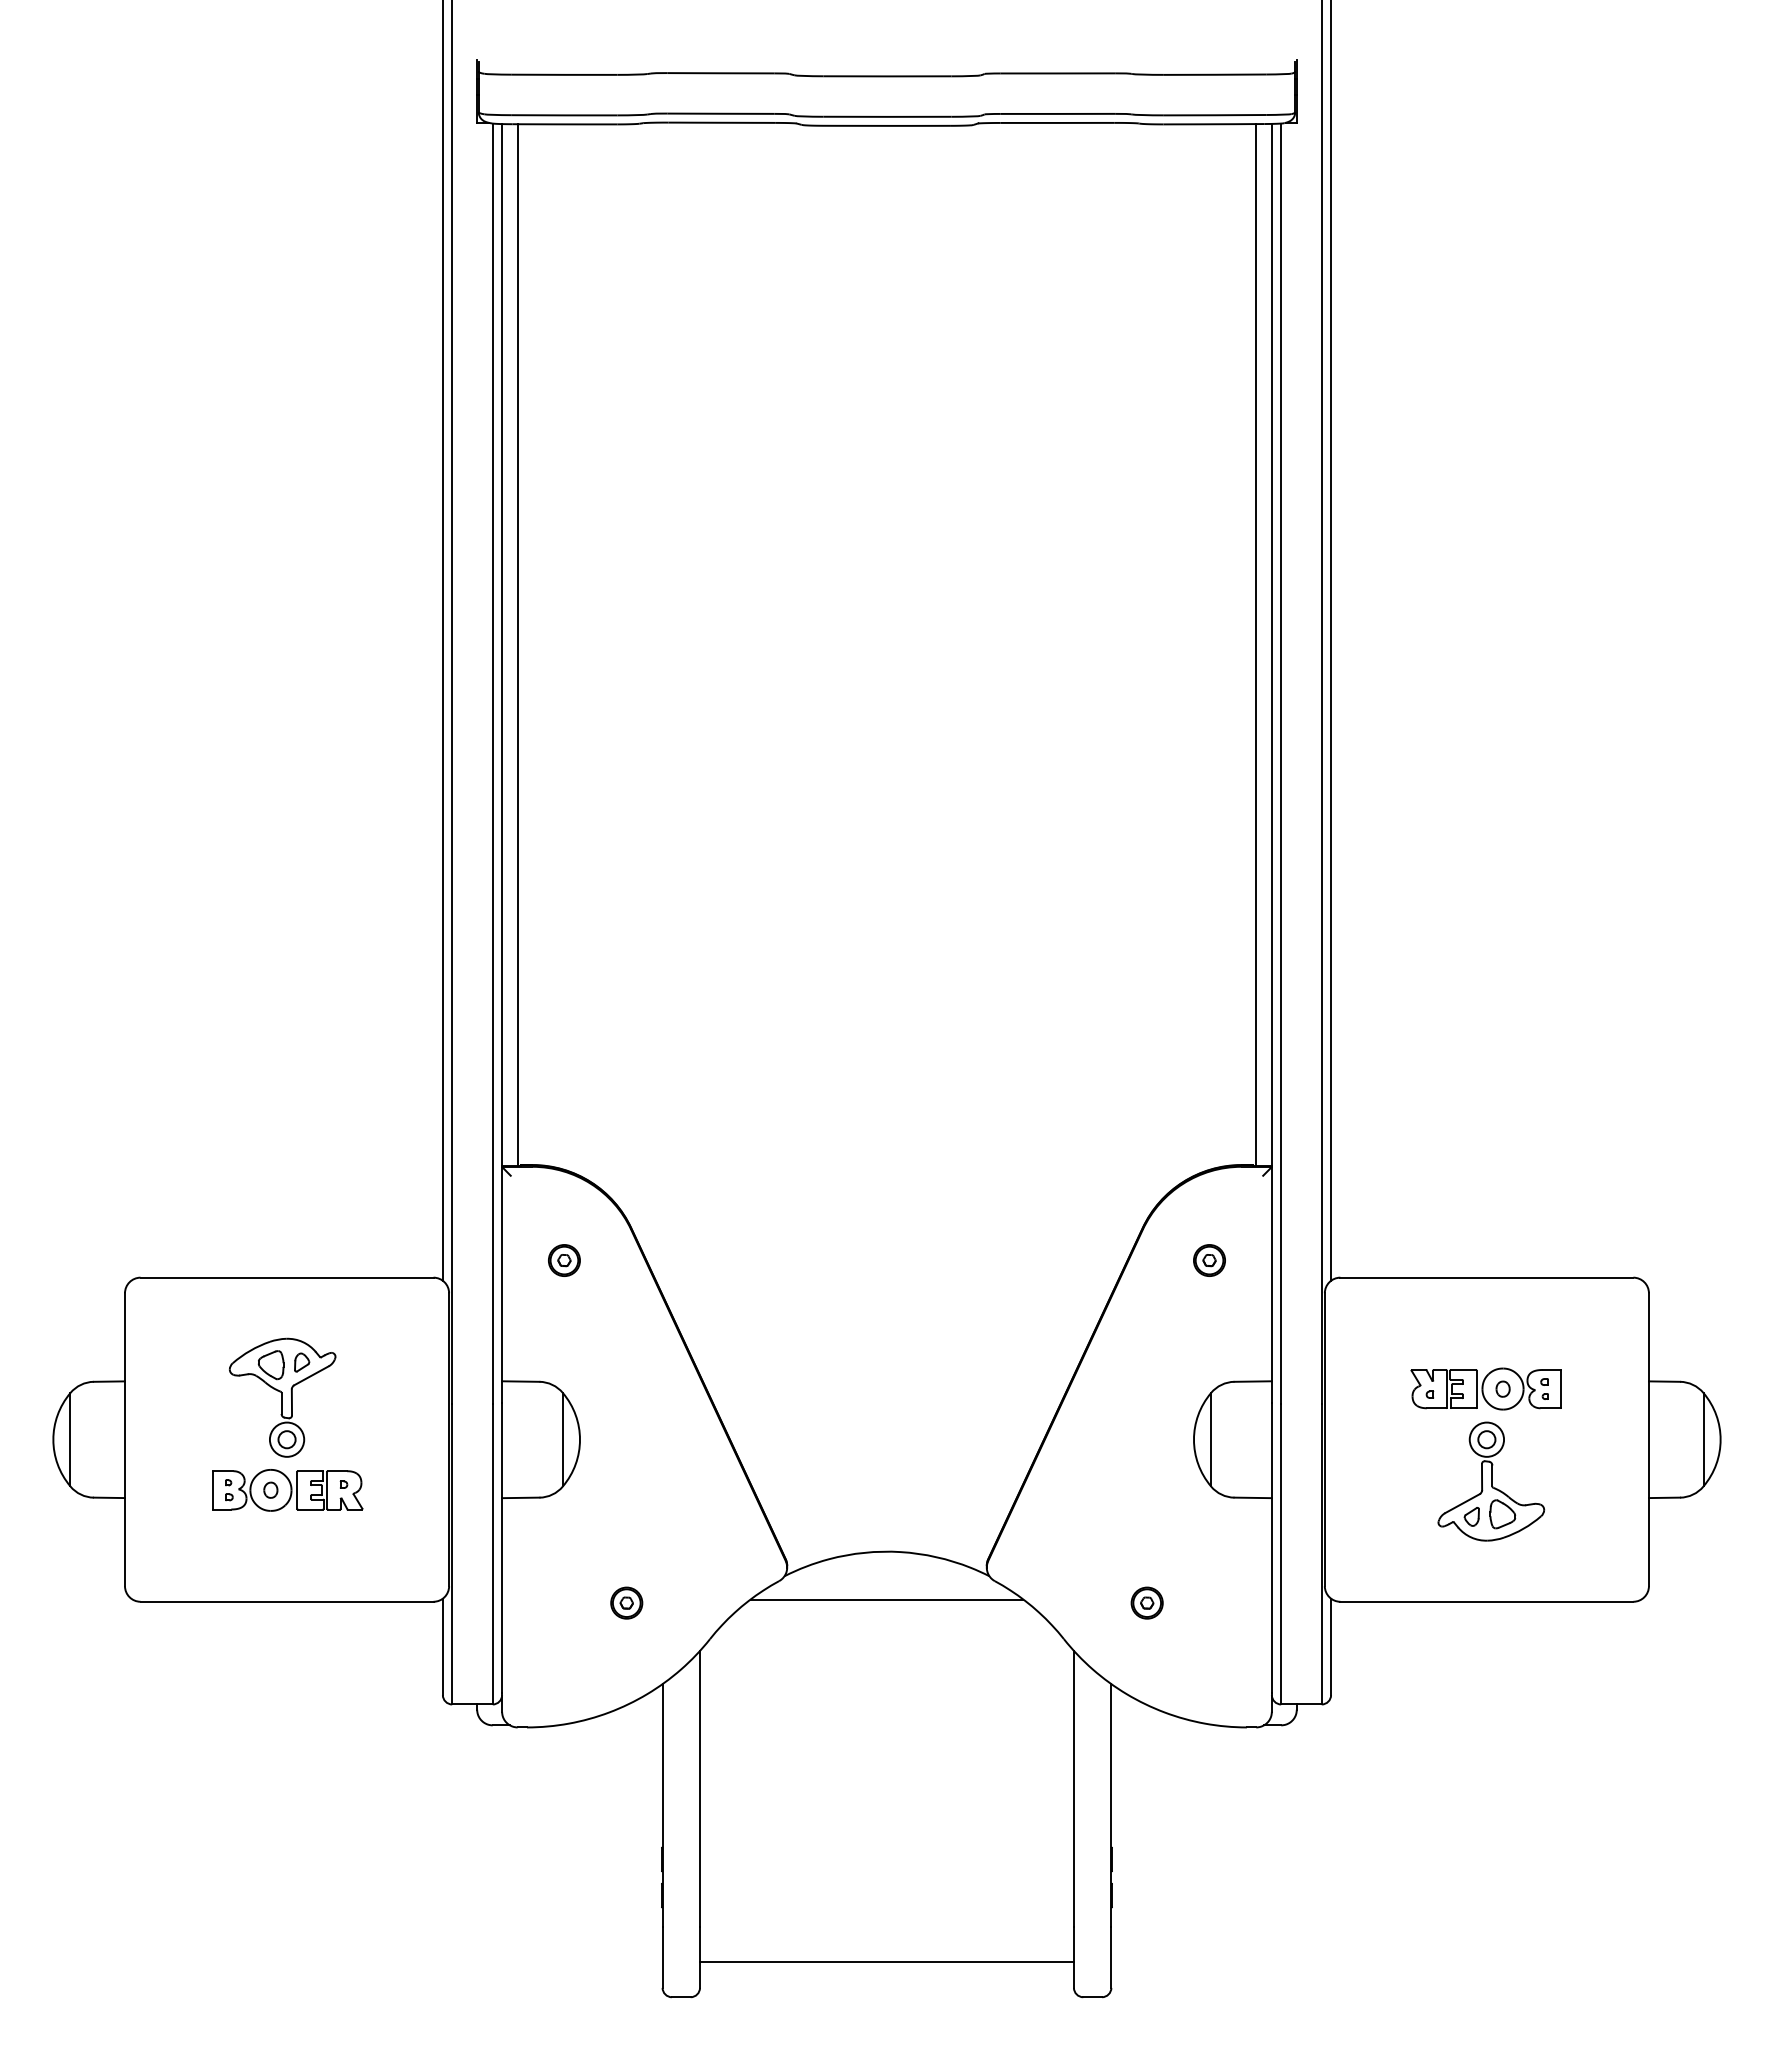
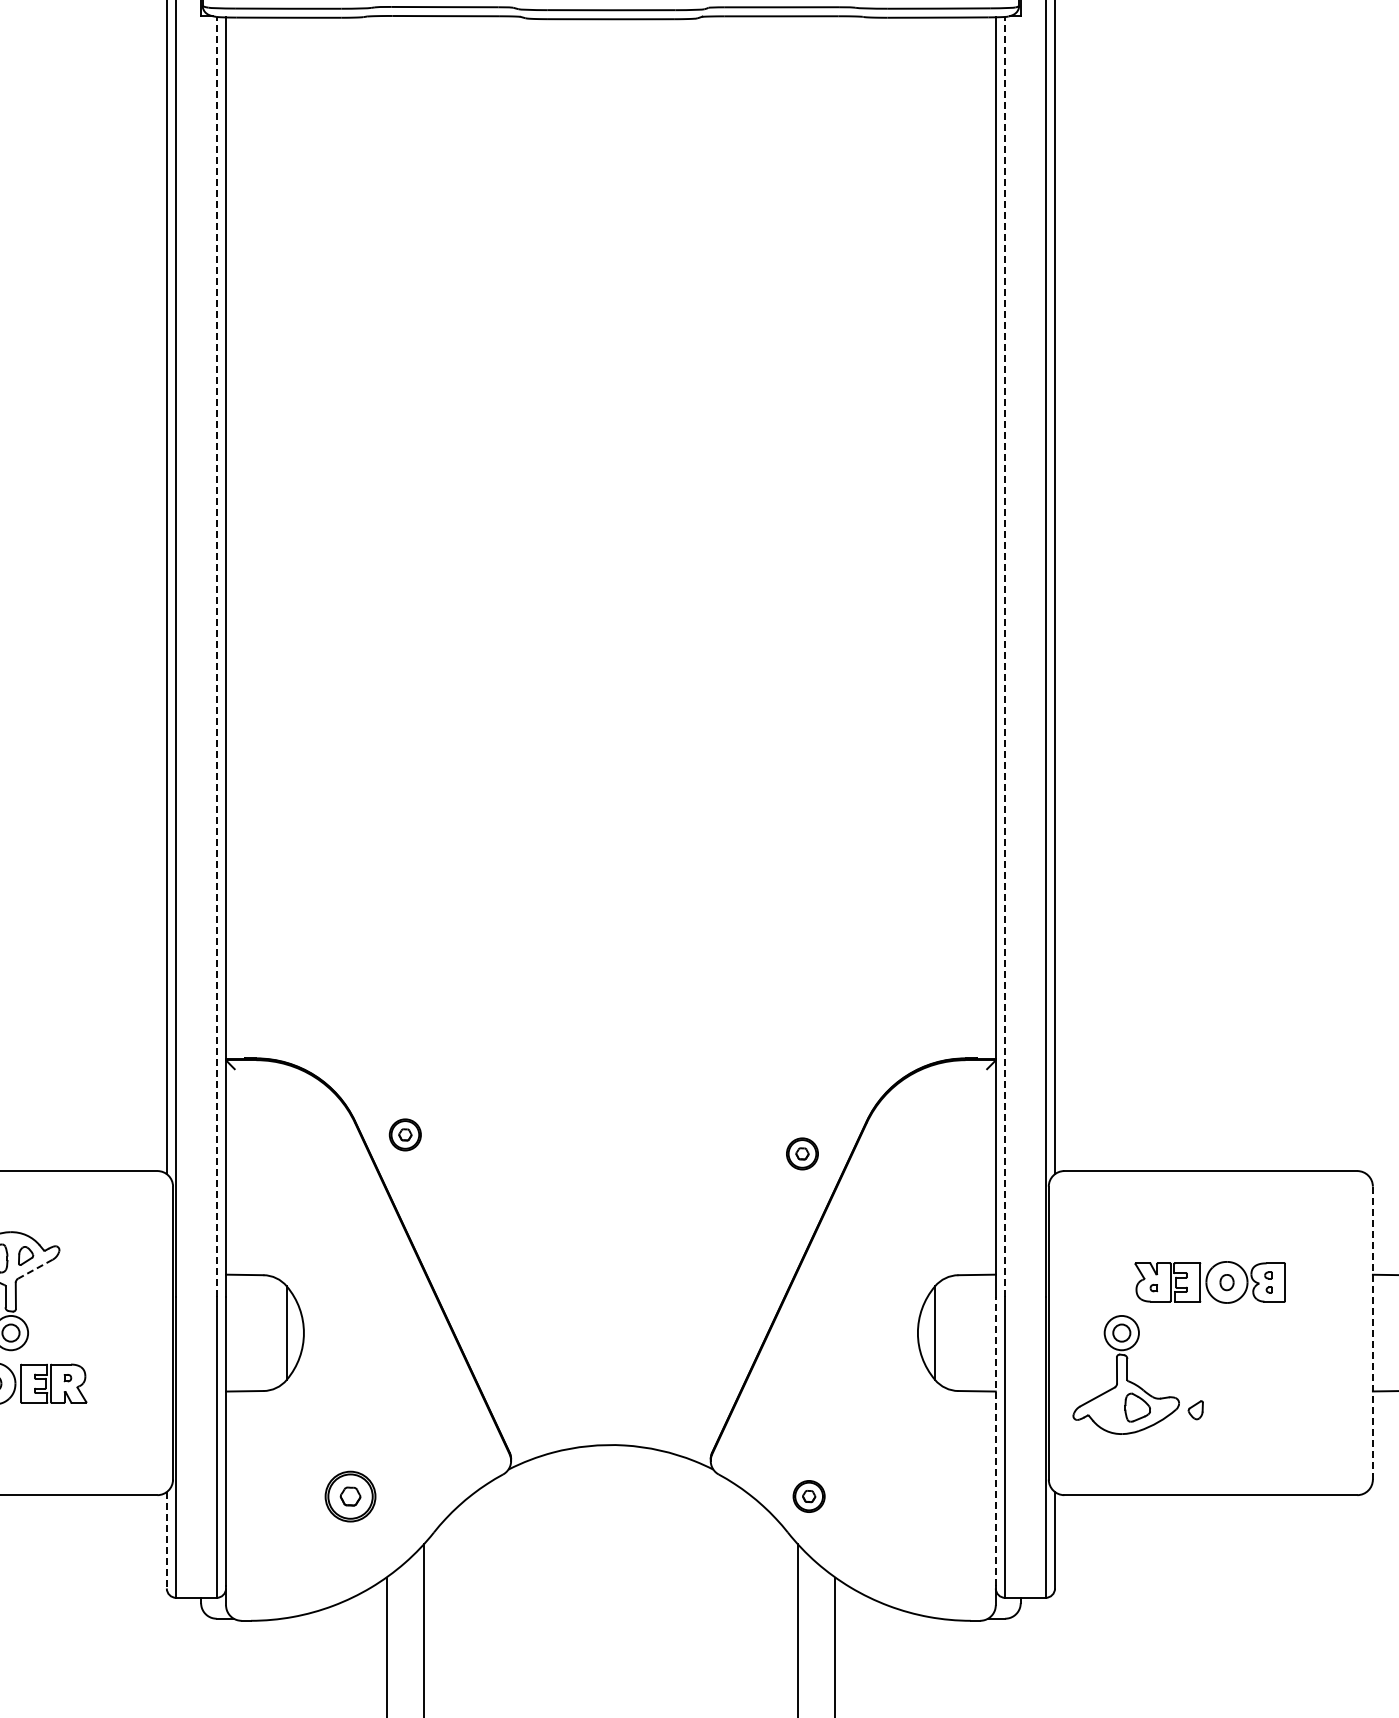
line: (517, 644) -> (241, 537), removed
line: (1256, 644) -> (980, 537), removed
line: (492, 763) -> (216, 656), solid -> dashed
line: (1281, 763) -> (1005, 656), solid -> dashed
part: (564, 1260) -> (405, 1134), moved
part: (1209, 1260) -> (802, 1153), moved
line: (311, 1375) -> (35, 1268), solid -> dashed
line: (1648, 1440) -> (1372, 1333), solid -> dashed
part: (1491, 1481) -> (1126, 1374), moved
line: (1271, 1548) -> (995, 1441), solid -> dashed
line: (886, 1599) -> (610, 1492), removed
part: (626, 1602) -> (350, 1495), size x1.6
part: (1146, 1602) -> (808, 1495), moved
line: (442, 1647) -> (166, 1540), solid -> dashed

